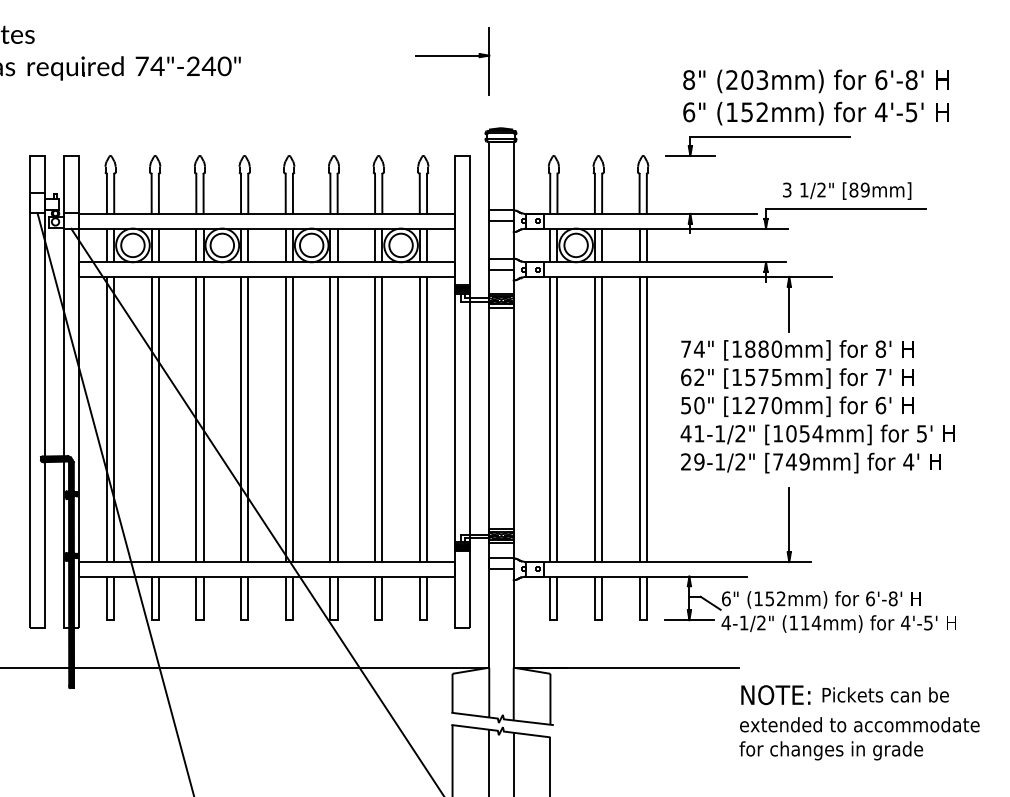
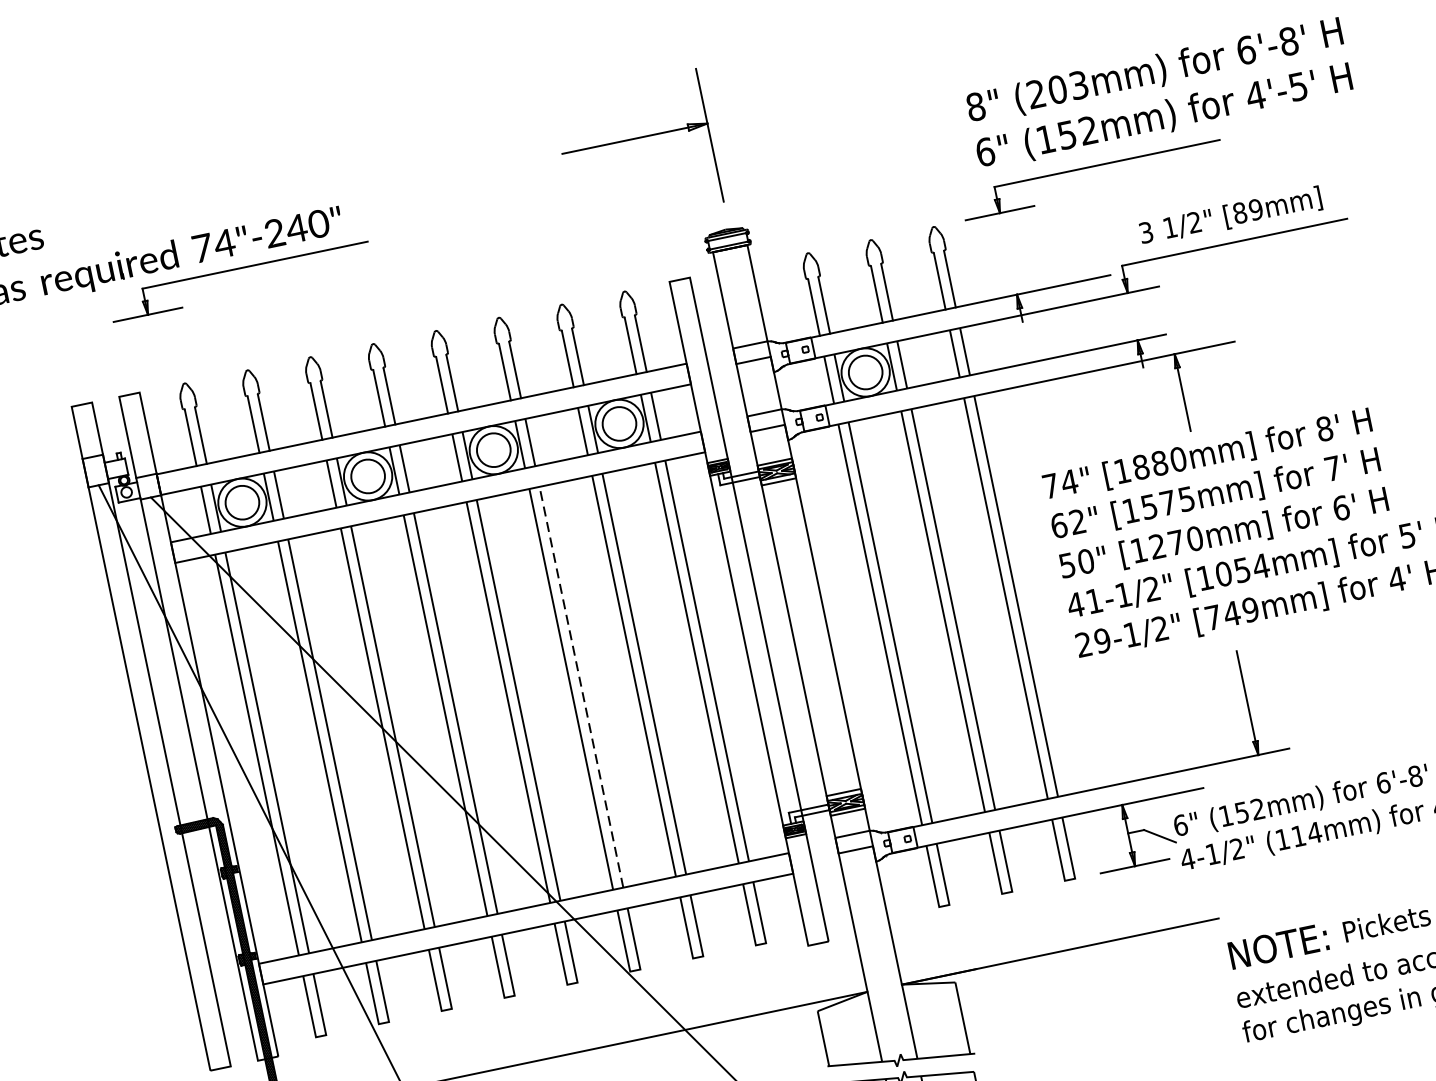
part: (452, 61) -> (637, 150), size x1.4
part: (162, 85) -> (237, 269), added
line: (337, 419) -> (581, 687), solid -> dashed

